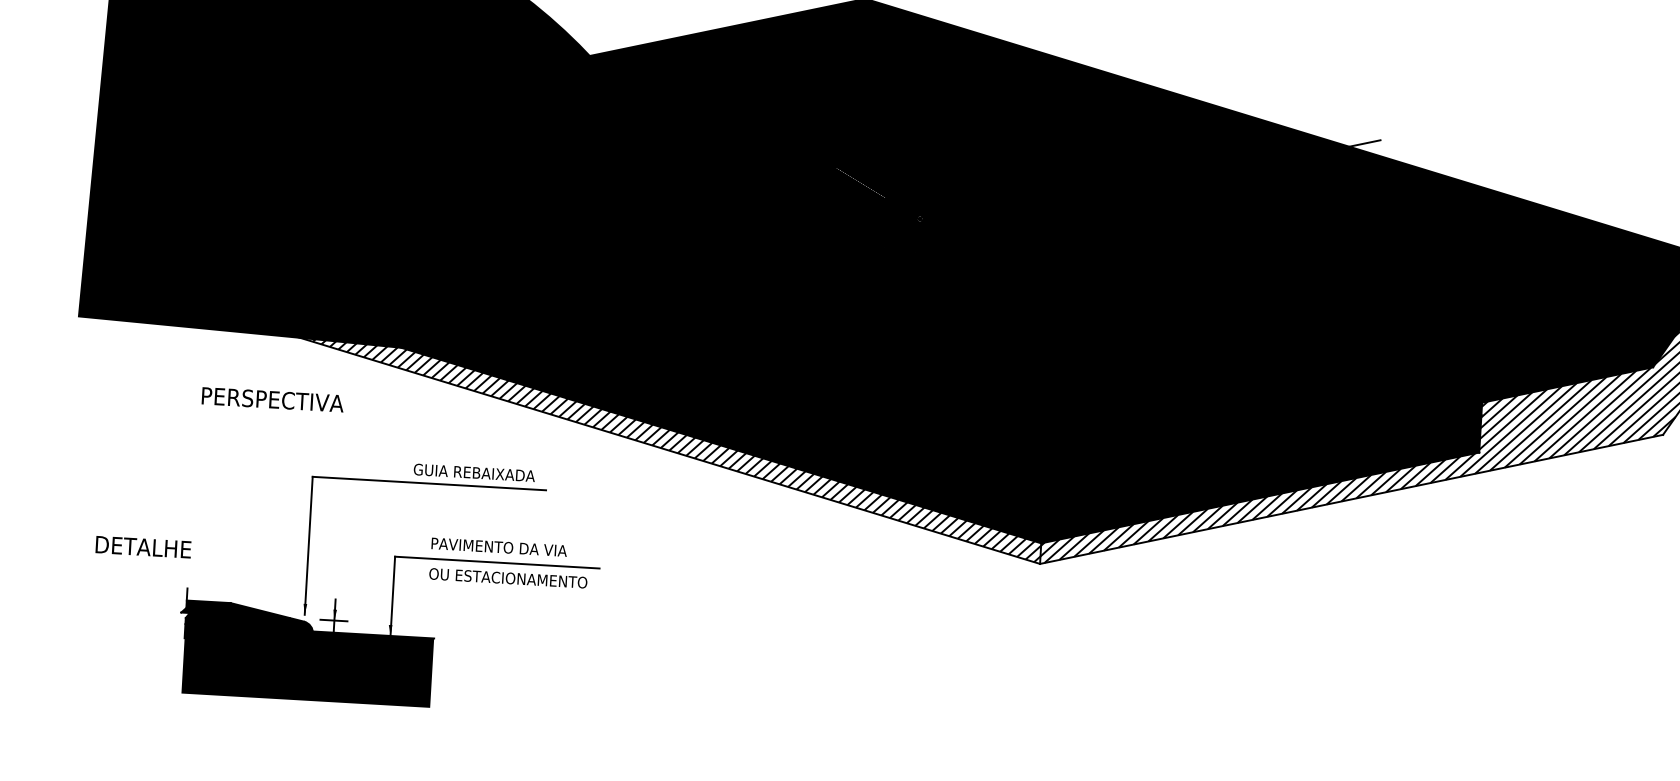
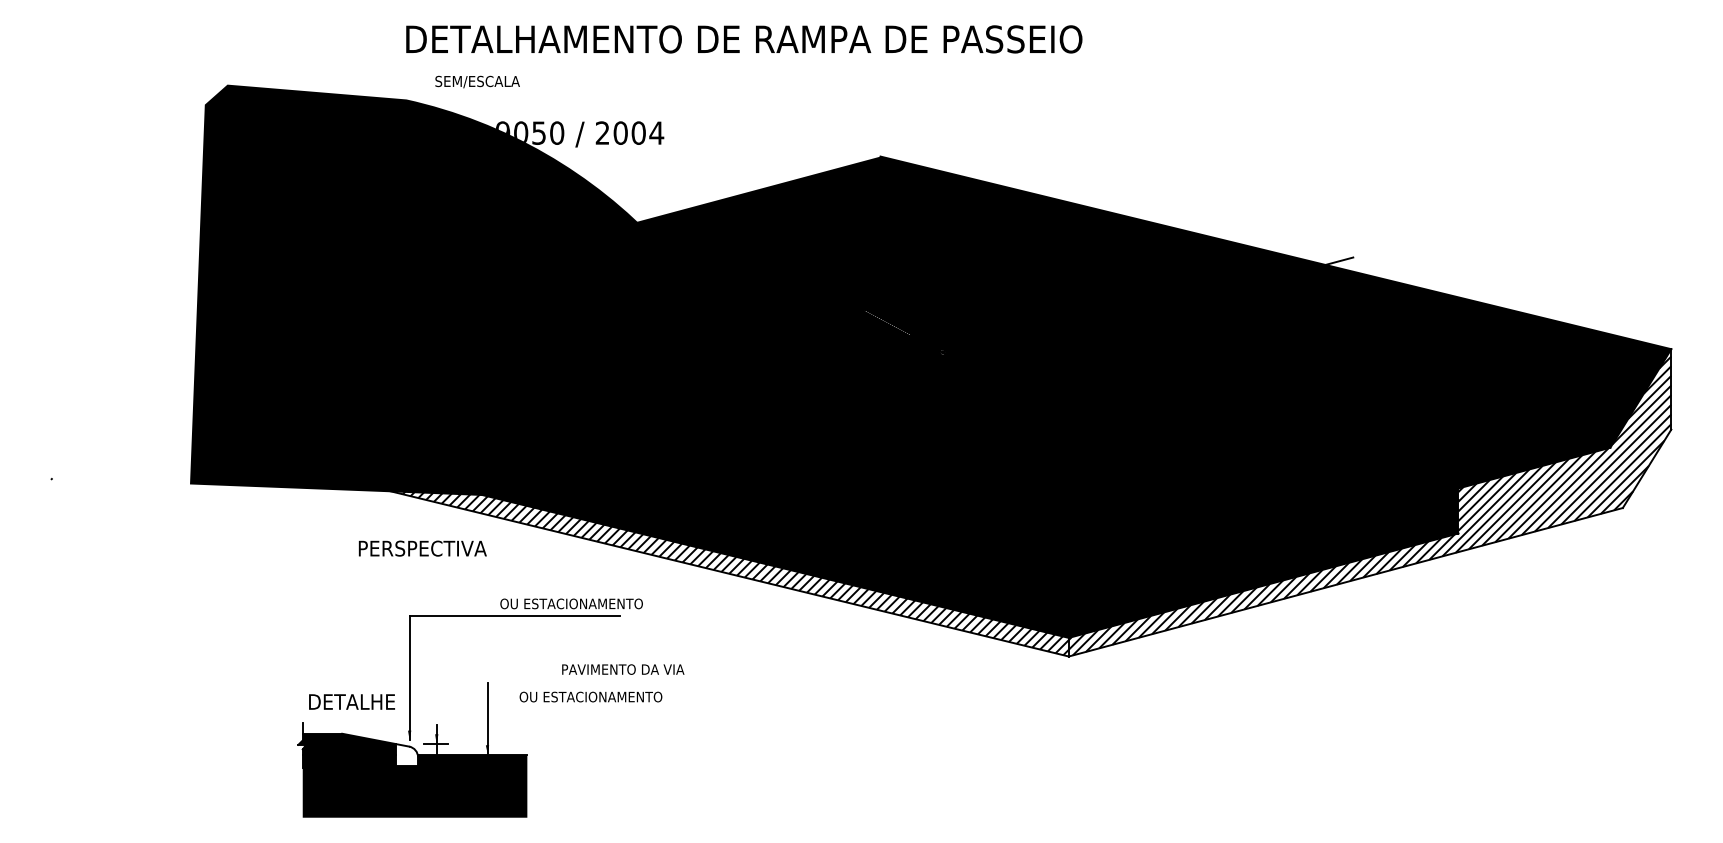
text: (272, 399) -> (422, 548), moved
text: (494, 473) -> (573, 603), GUIA REBAIXADA -> OU ESTACIONAMENTO
text: (142, 546) -> (351, 701), moved
text: (499, 547) -> (623, 669), moved
line: (496, 562) -> (579, 683), removed
fill: (301, 630) -> (407, 754), removed

